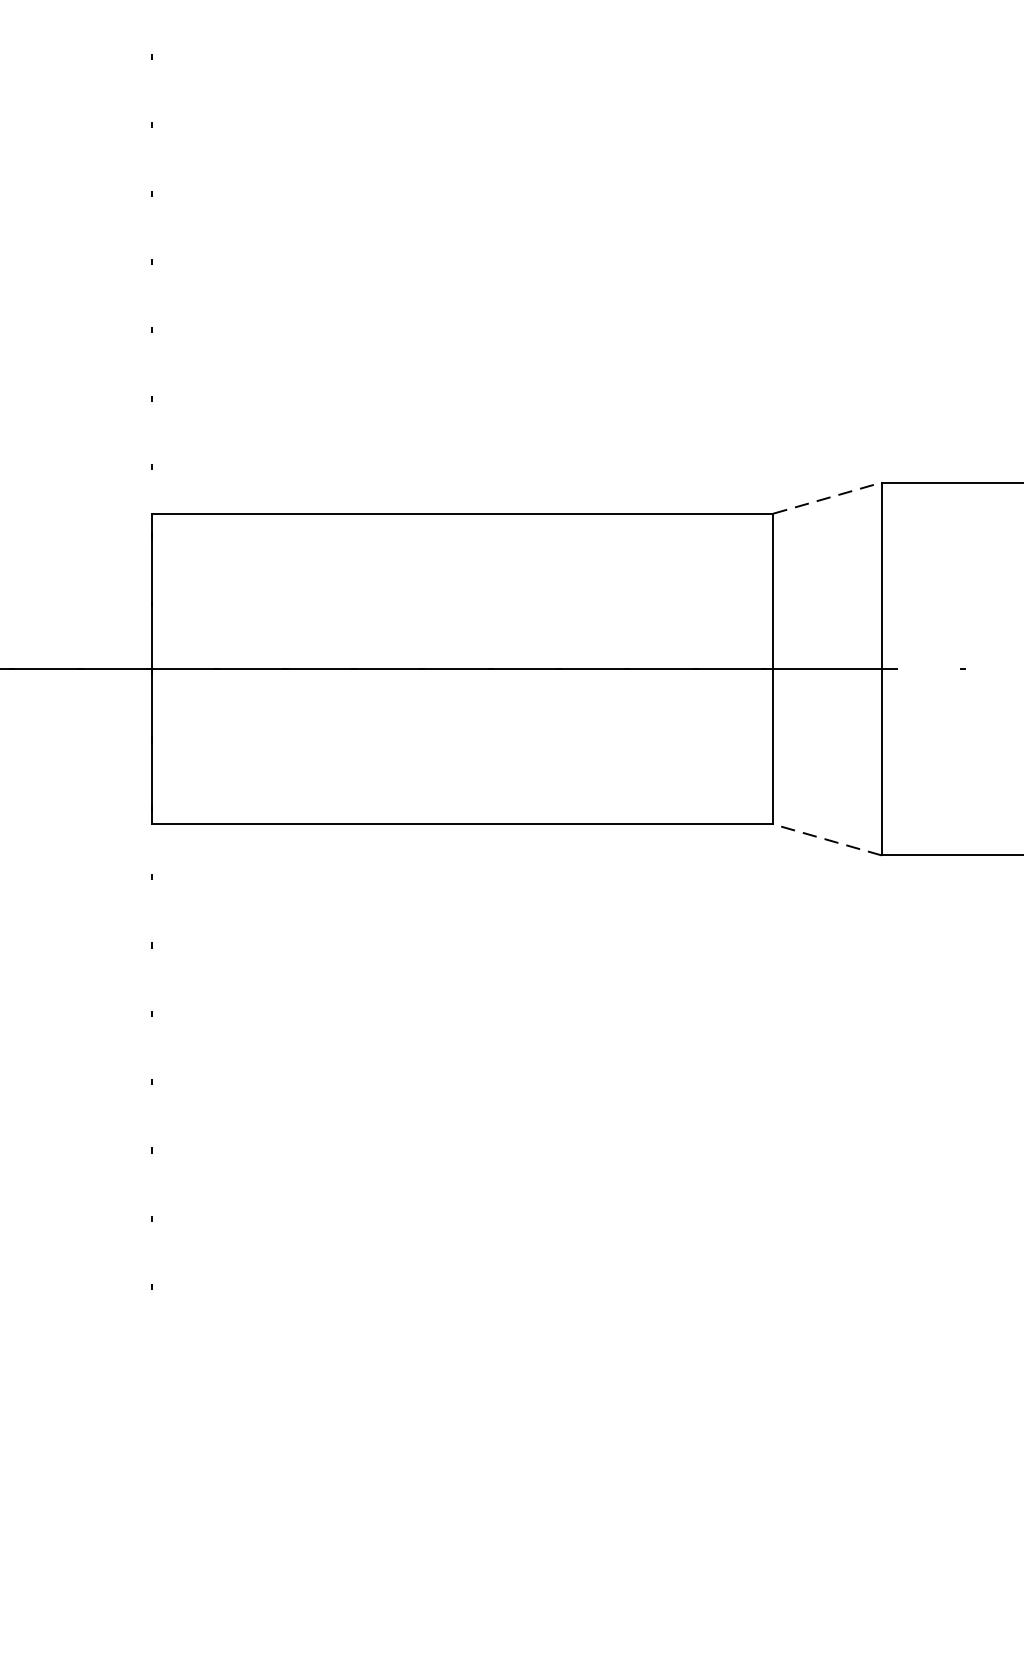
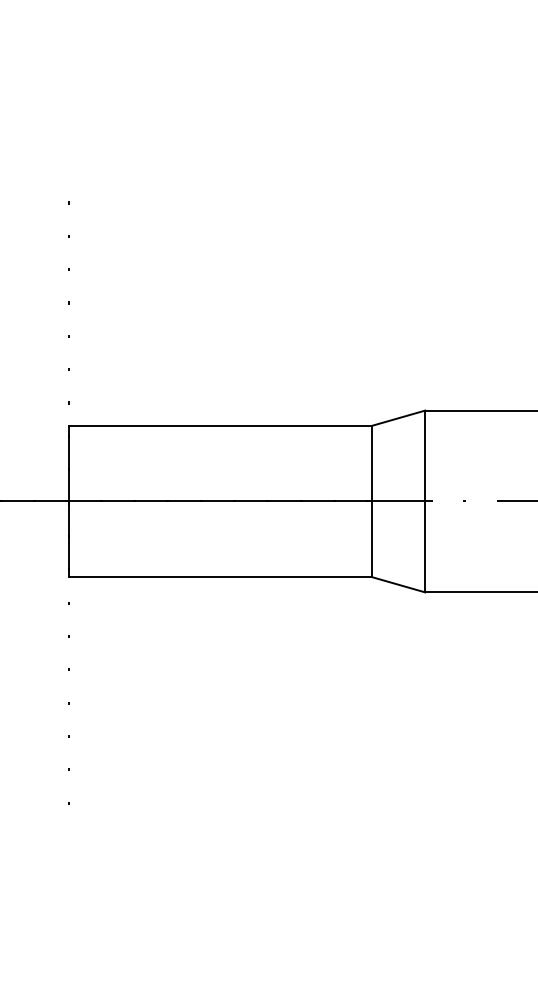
line: (828, 498) -> (399, 418), dashed -> solid
line: (826, 839) -> (398, 584), dashed -> solid

